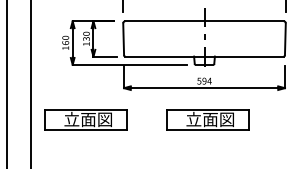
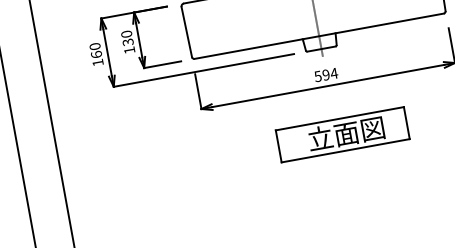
part: (85, 119) -> (149, 169), removed

